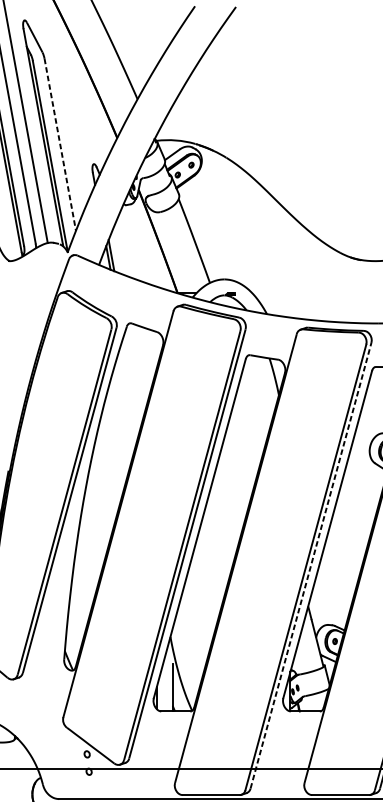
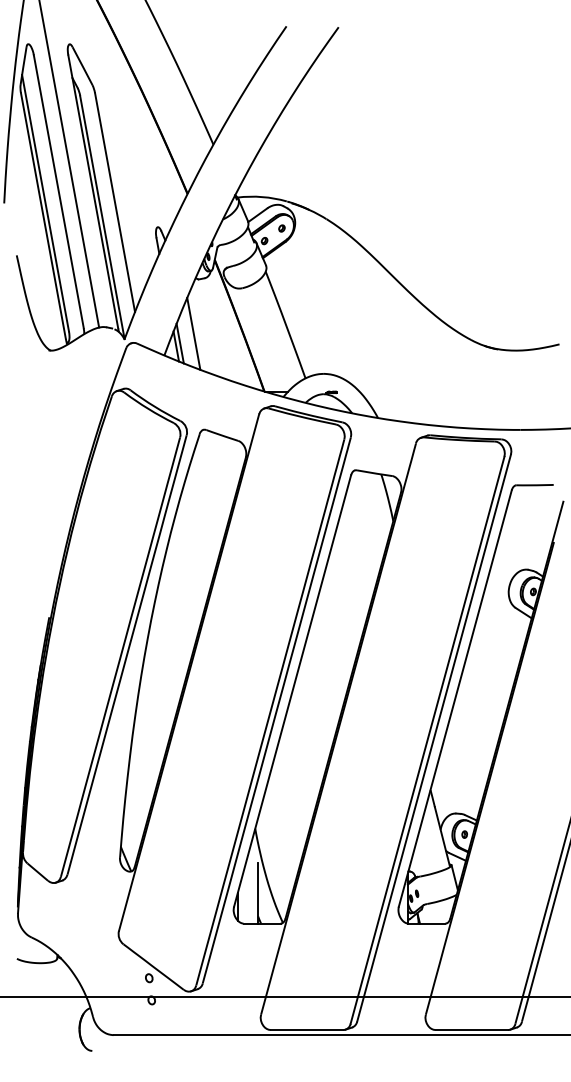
line: (60, 145) -> (115, 203), dashed -> solid
line: (121, 247) -> (193, 333), added
line: (311, 565) -> (434, 738), dashed -> solid

